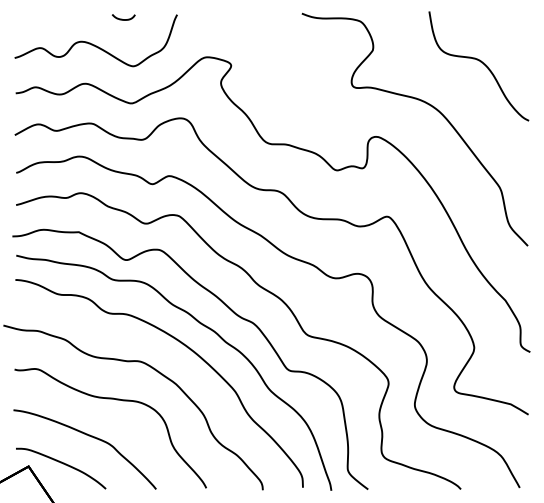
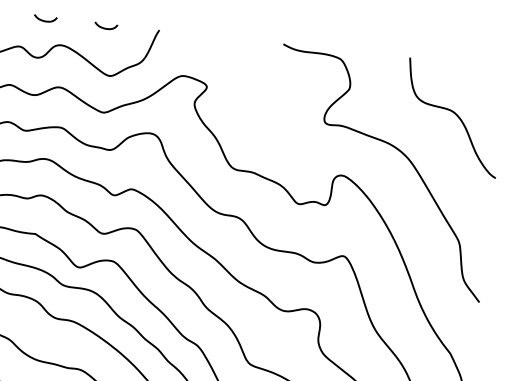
curve: (61, 18) -> (44, 19), added

